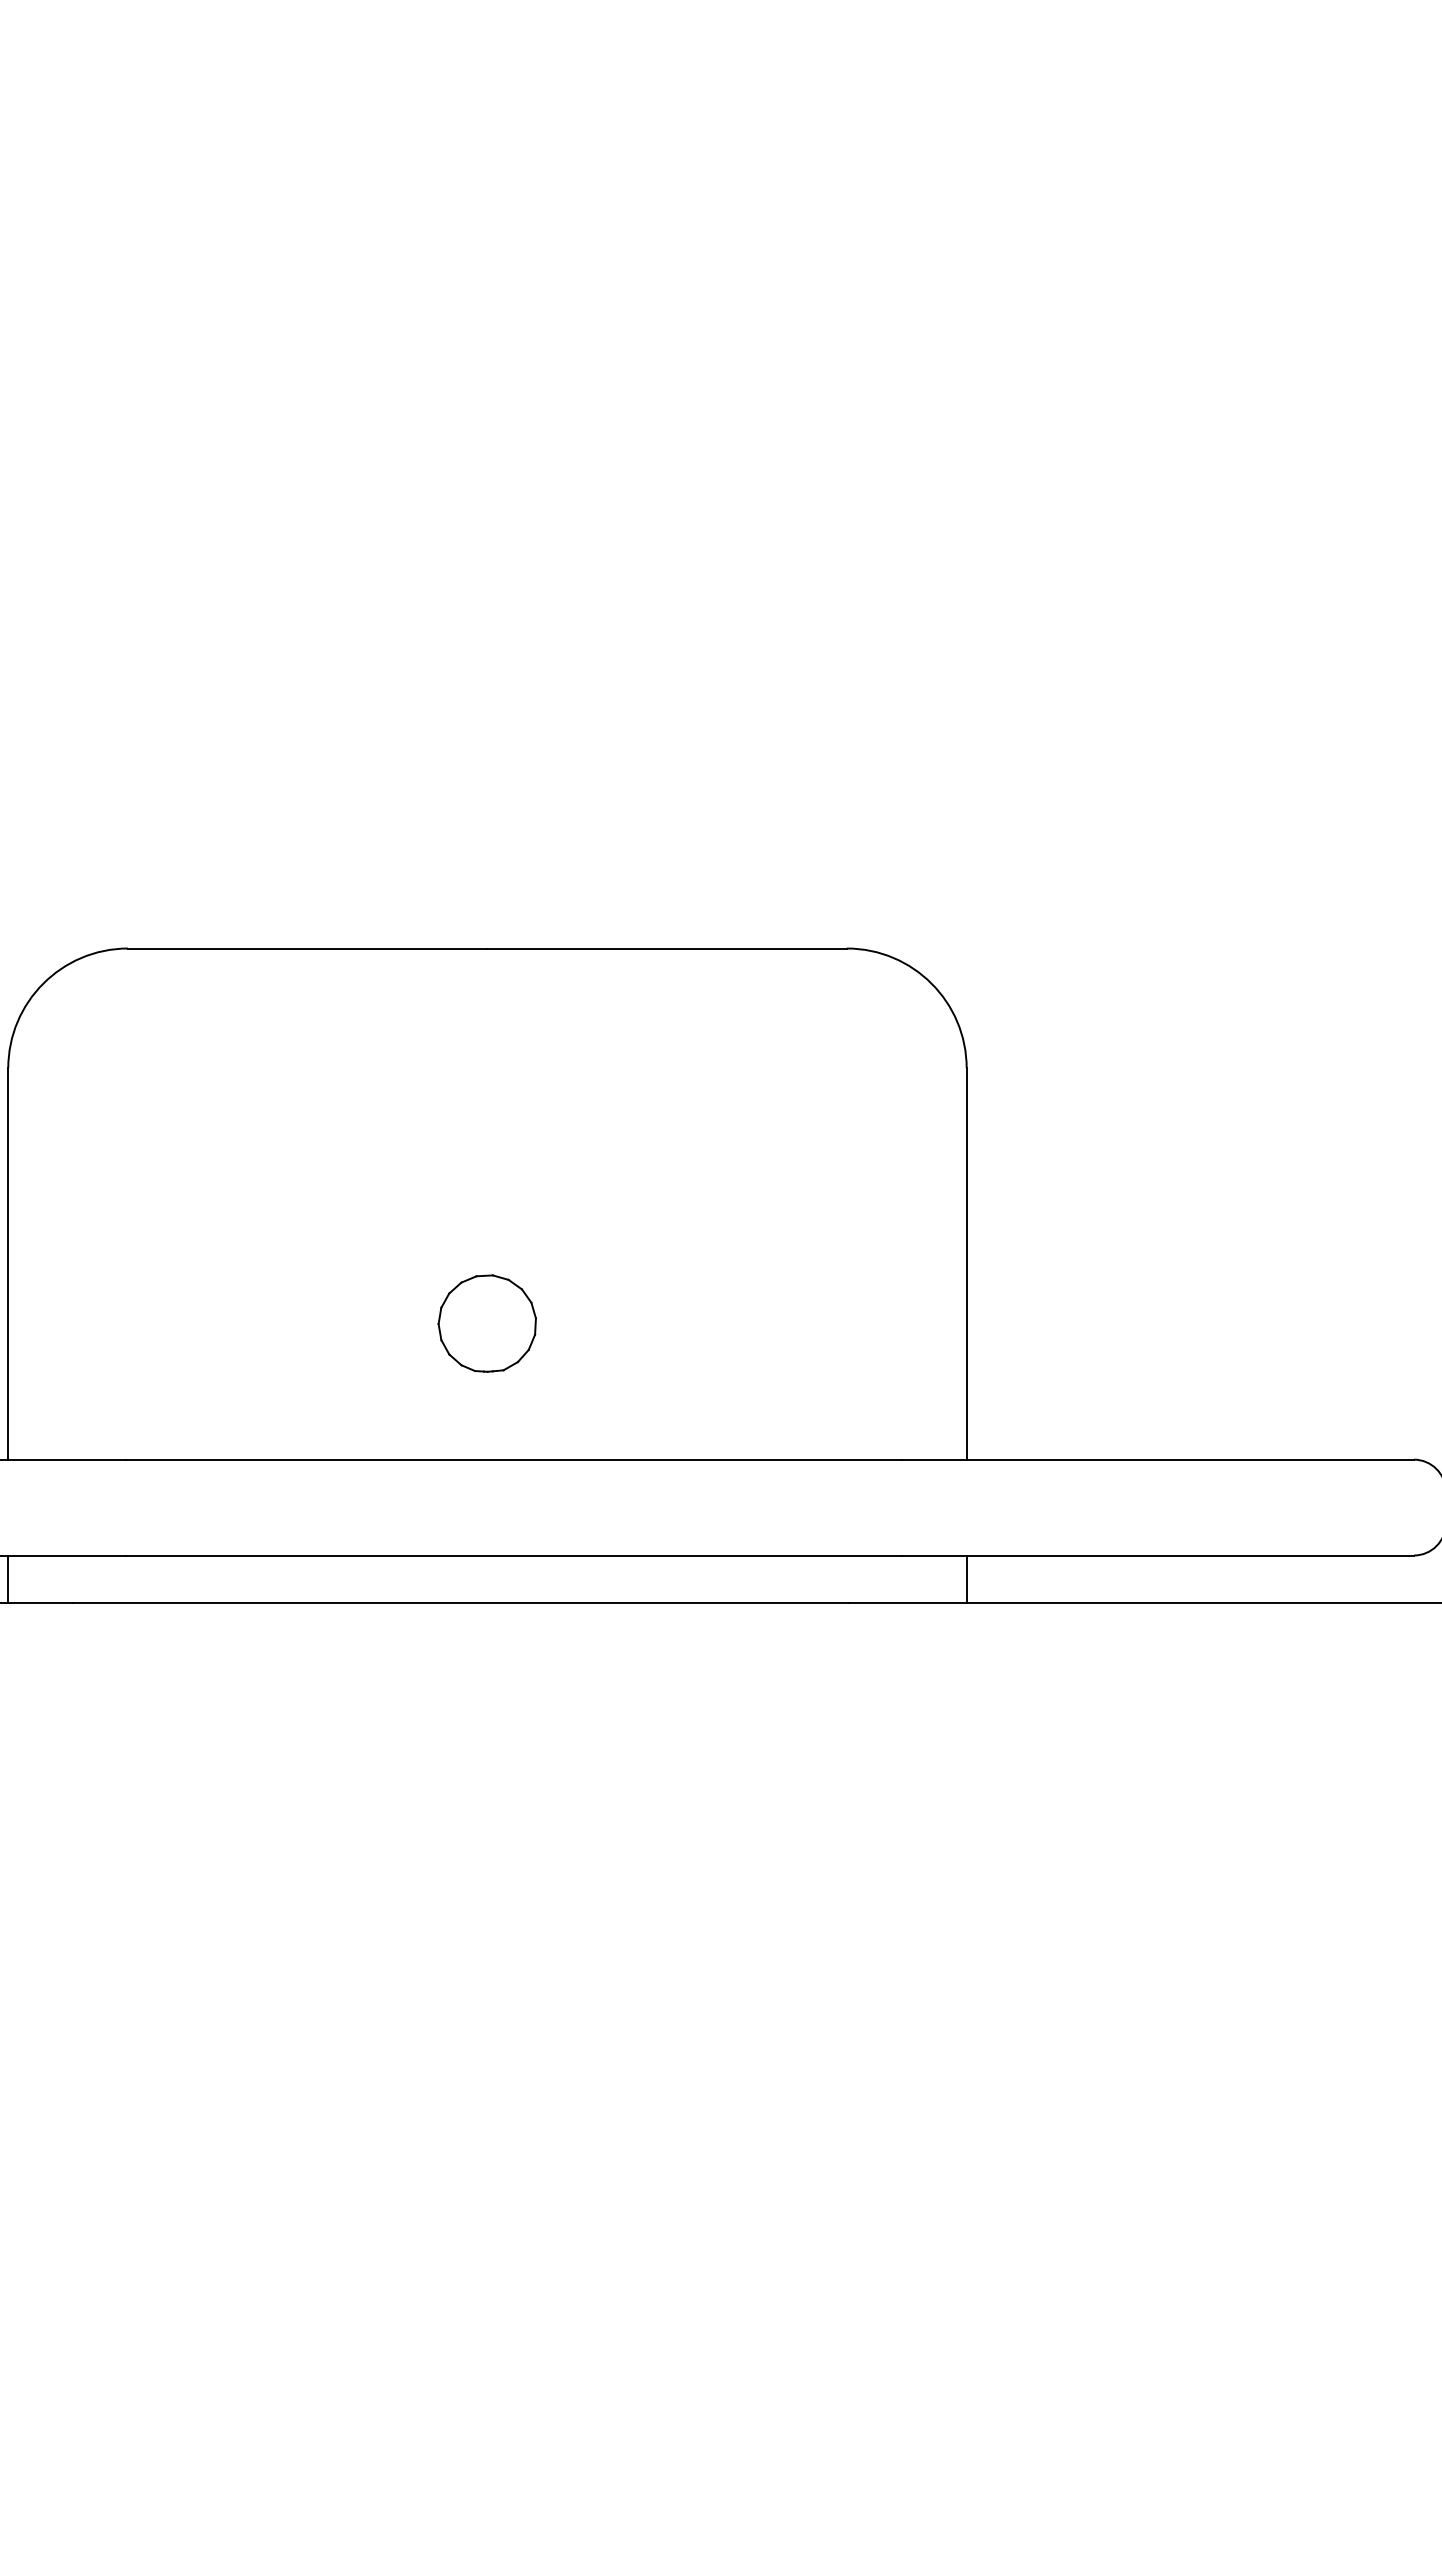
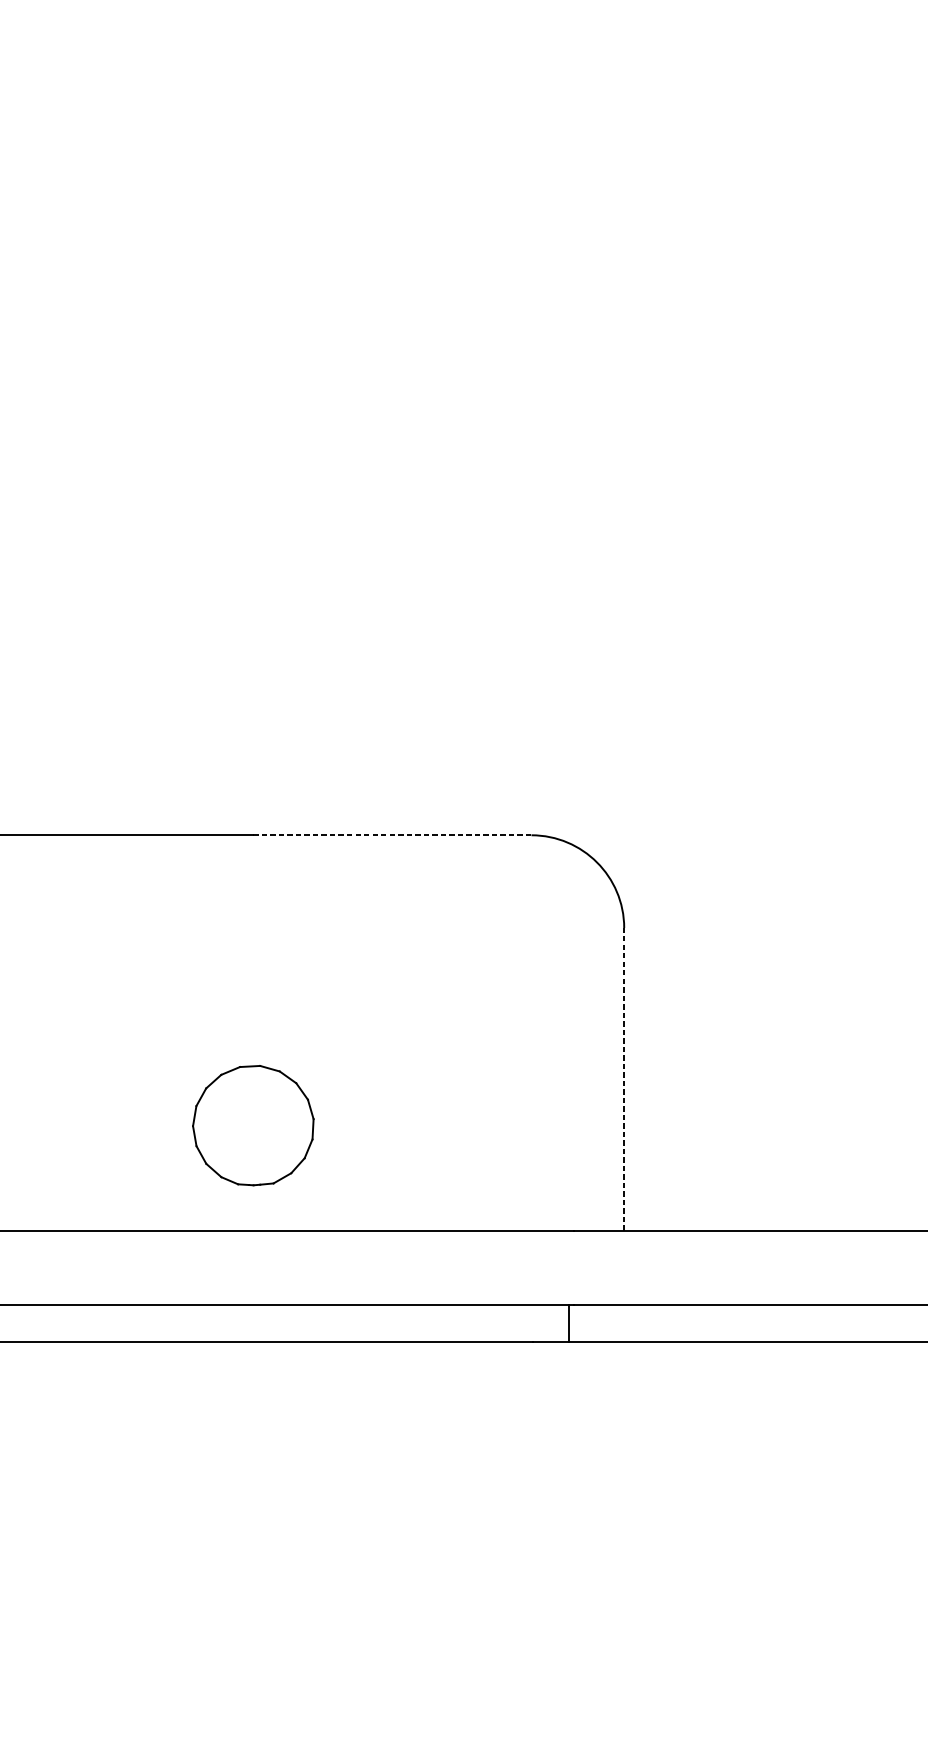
line: (667, 948) -> (392, 835), solid -> dashed
line: (966, 1264) -> (624, 1079), solid -> dashed
part: (486, 1323) -> (252, 1125), size x1.6
line: (966, 1579) -> (568, 1323), moved

